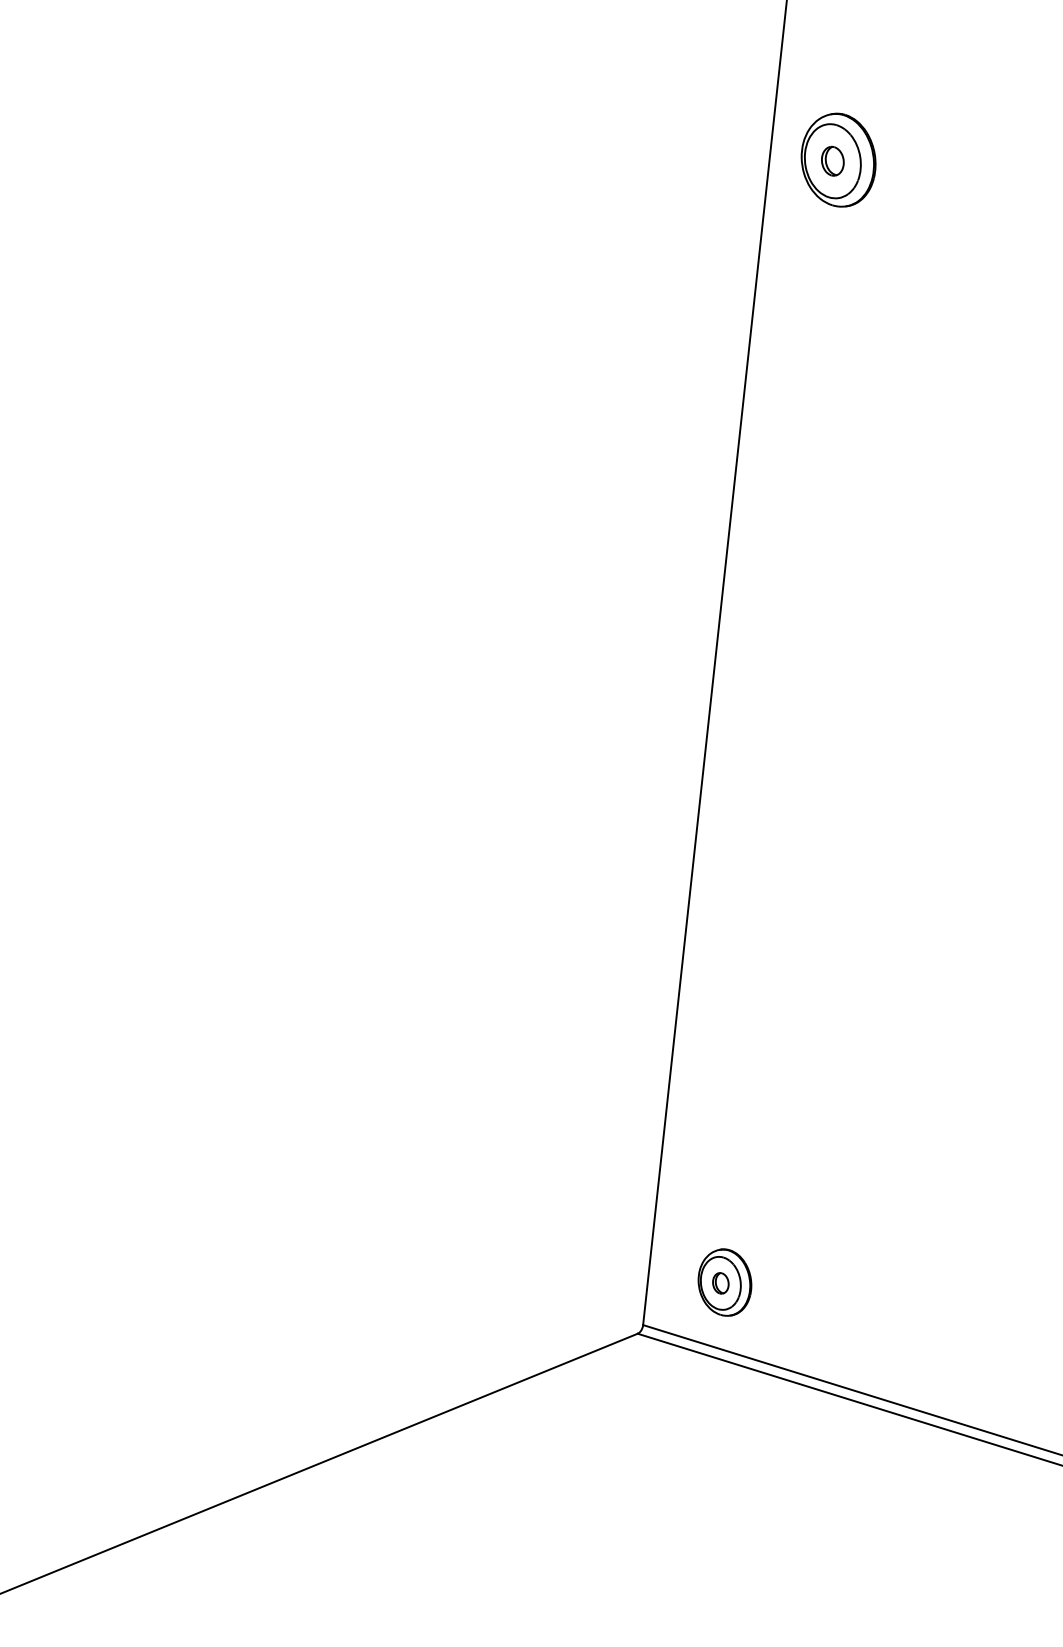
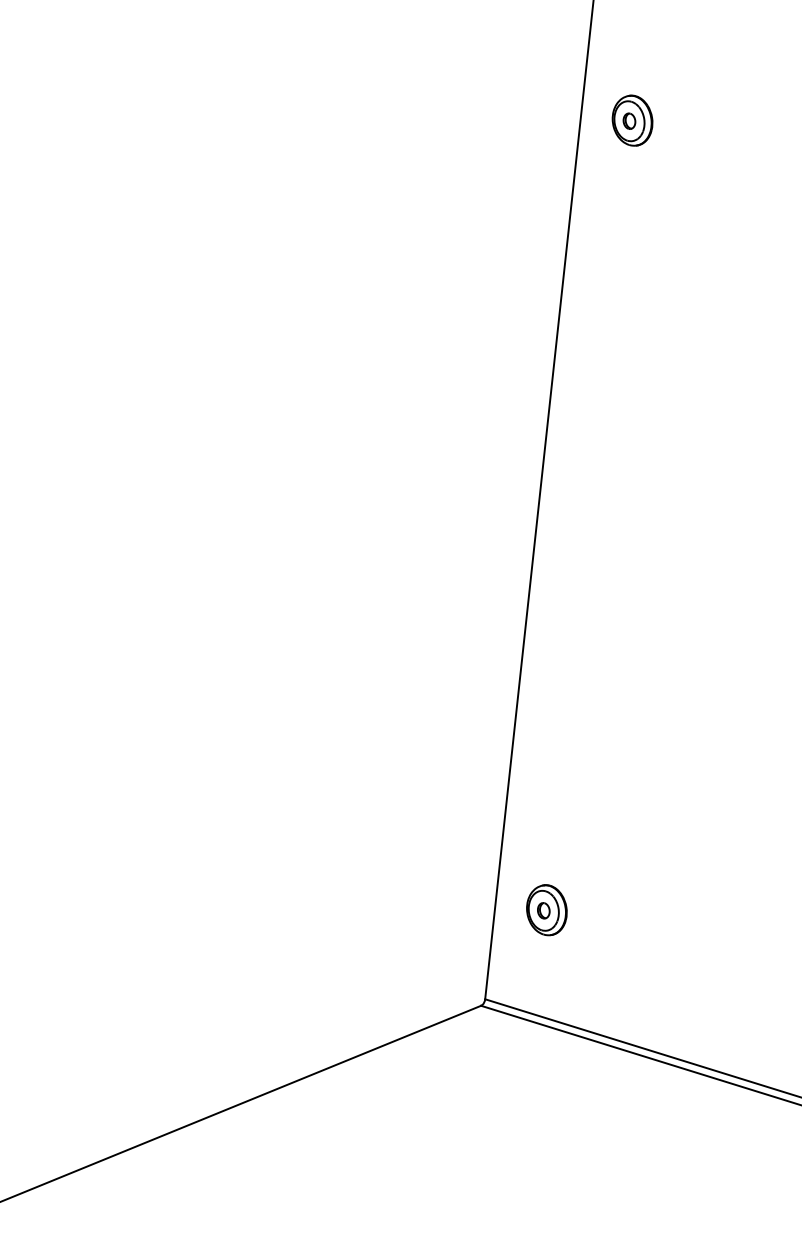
part: (838, 159) -> (632, 120), size x0.71
part: (724, 1282) -> (546, 910), moved

